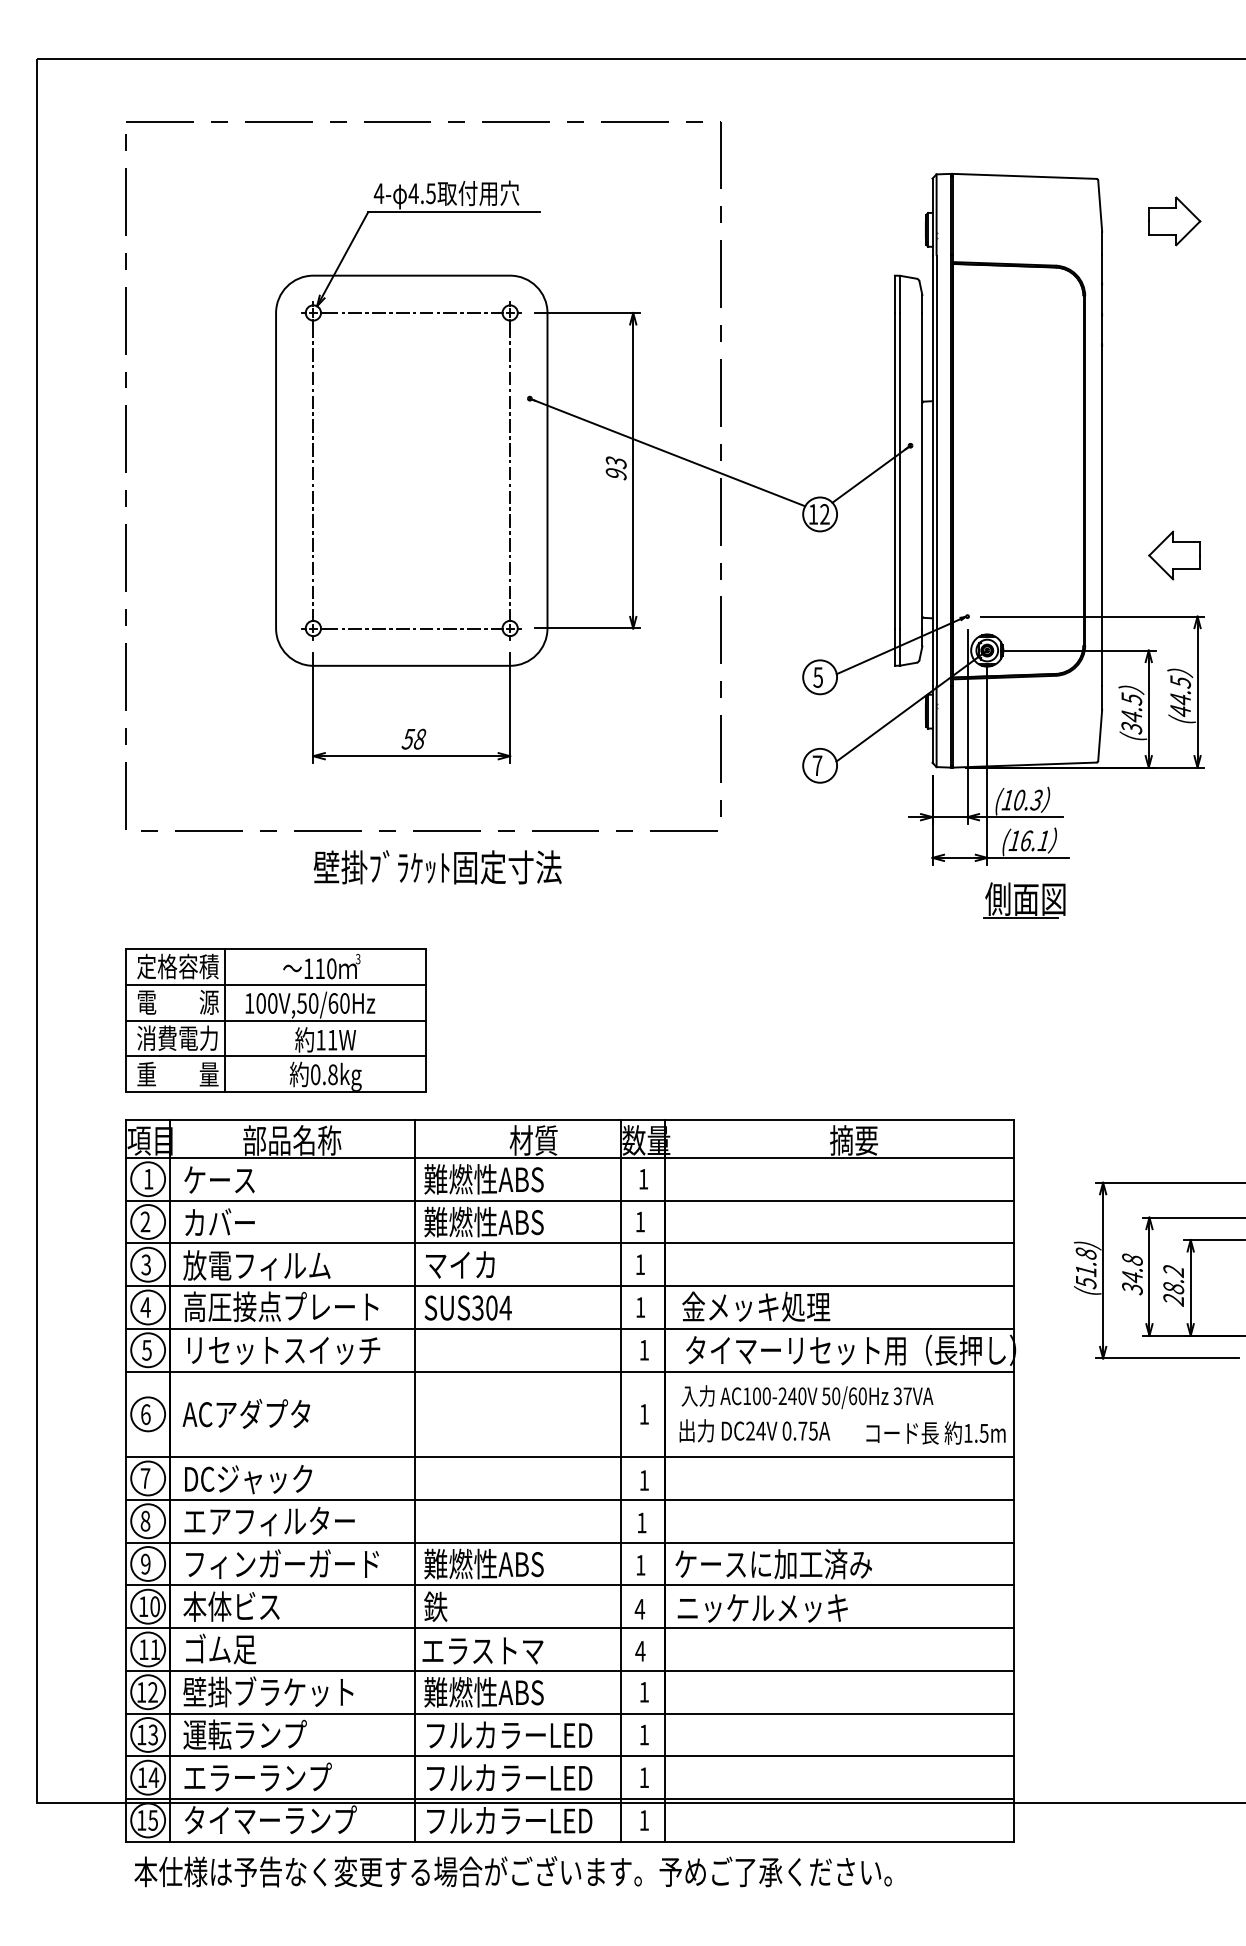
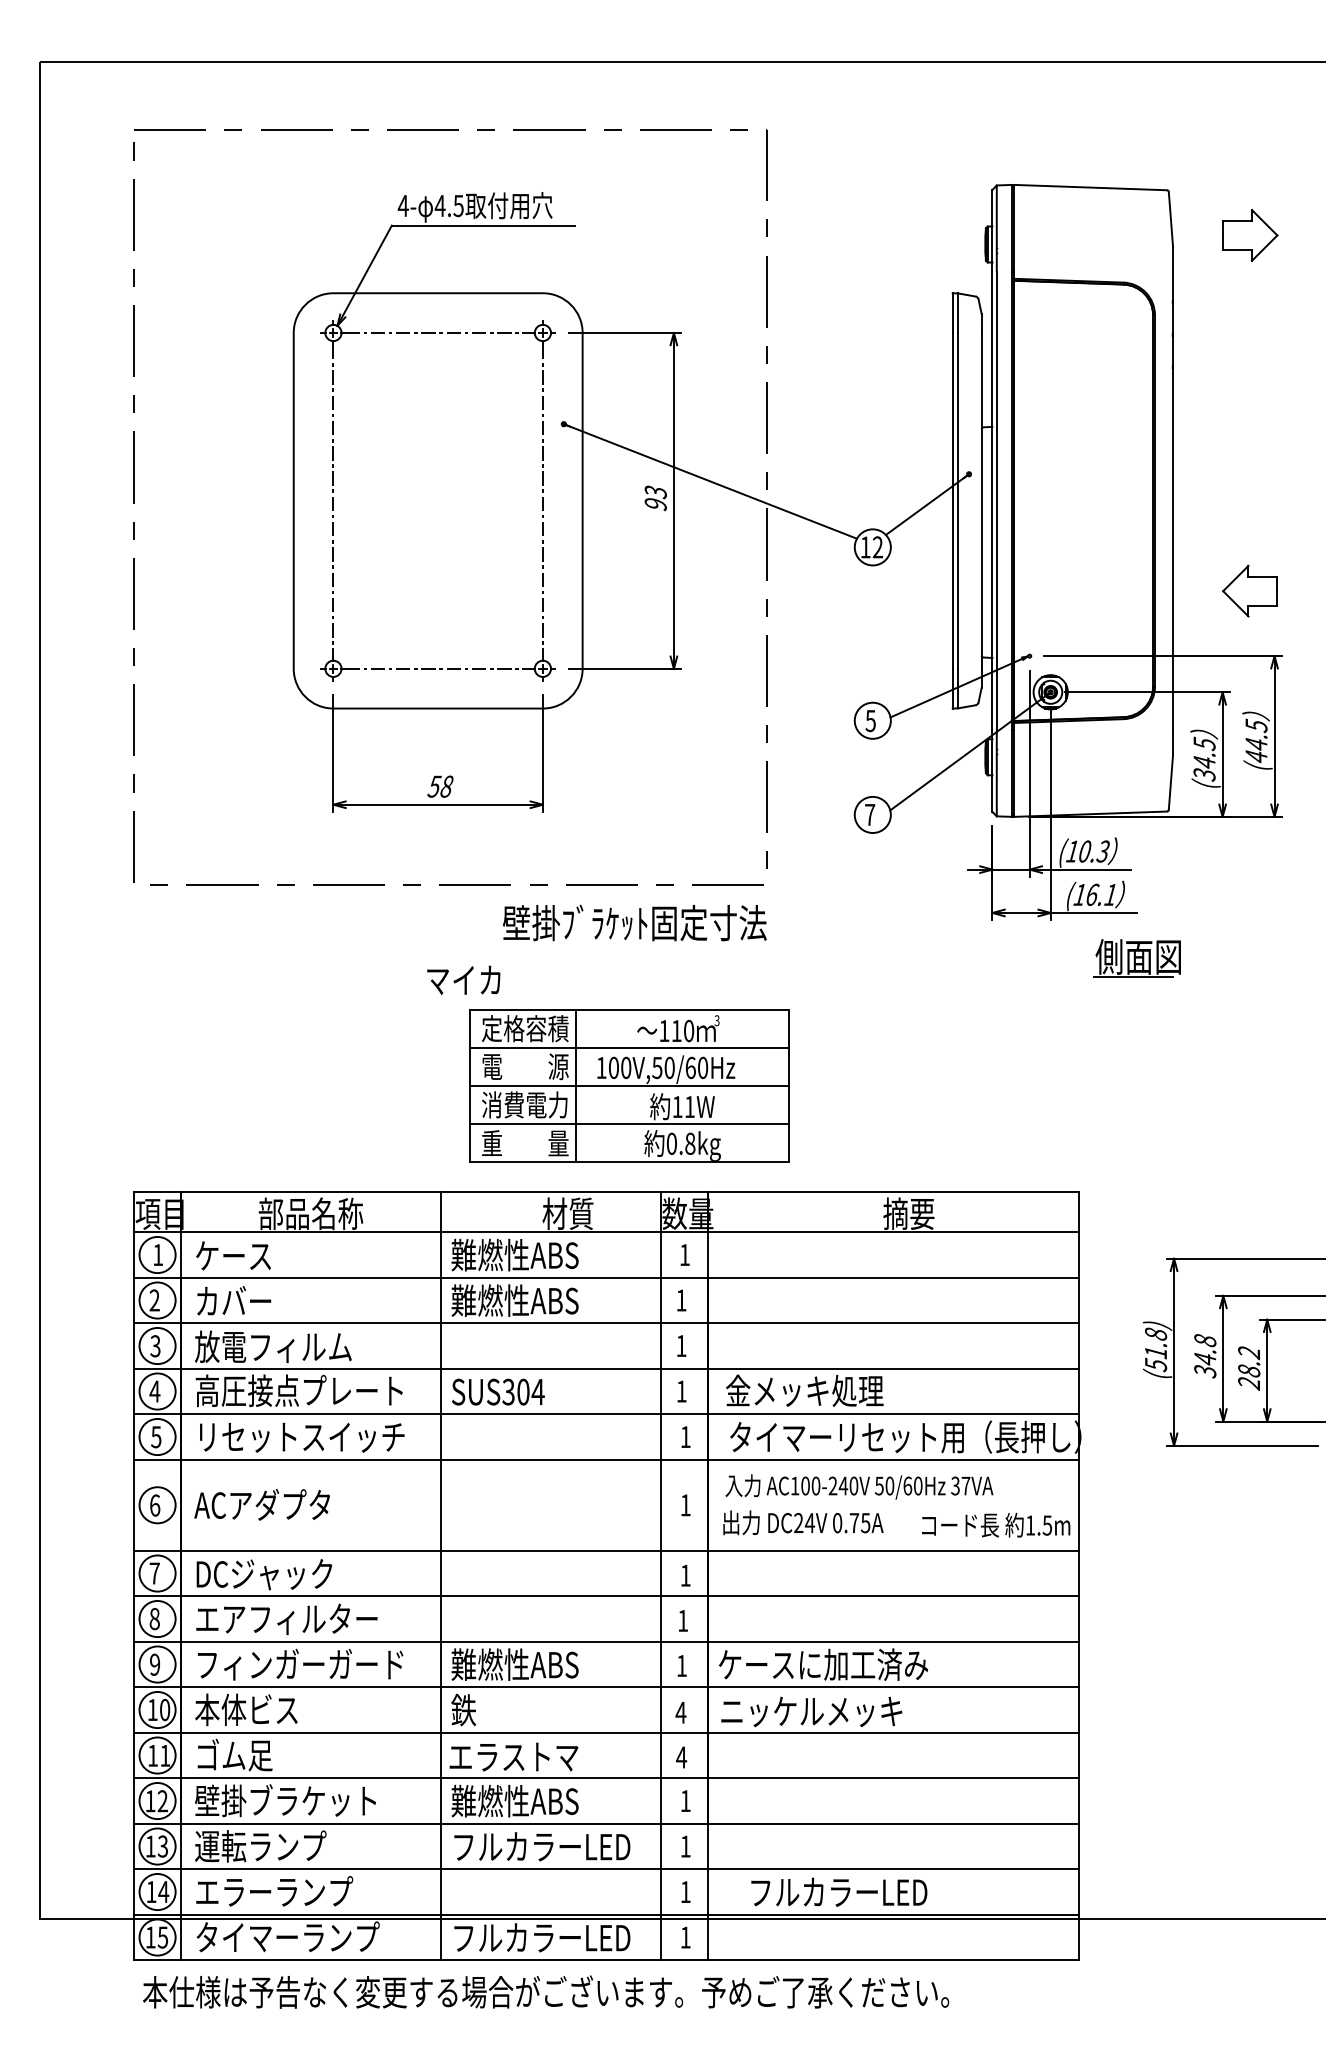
text: (437, 866) -> (634, 922), moved
part: (1023, 900) -> (1136, 958), moved
part: (275, 1019) -> (629, 1085), moved
text: (459, 1264) -> (463, 979), moved
text: (509, 1777) -> (839, 1891), moved

